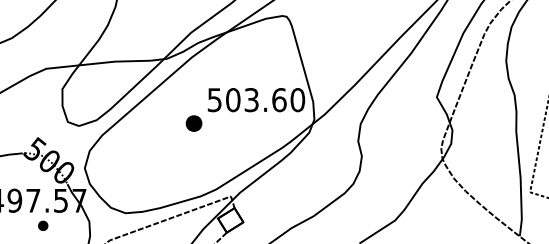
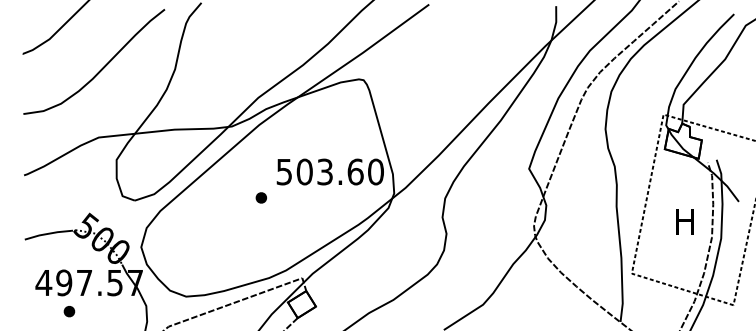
part: (193, 123) -> (260, 197), size x0.62
part: (43, 225) -> (69, 311), moved

